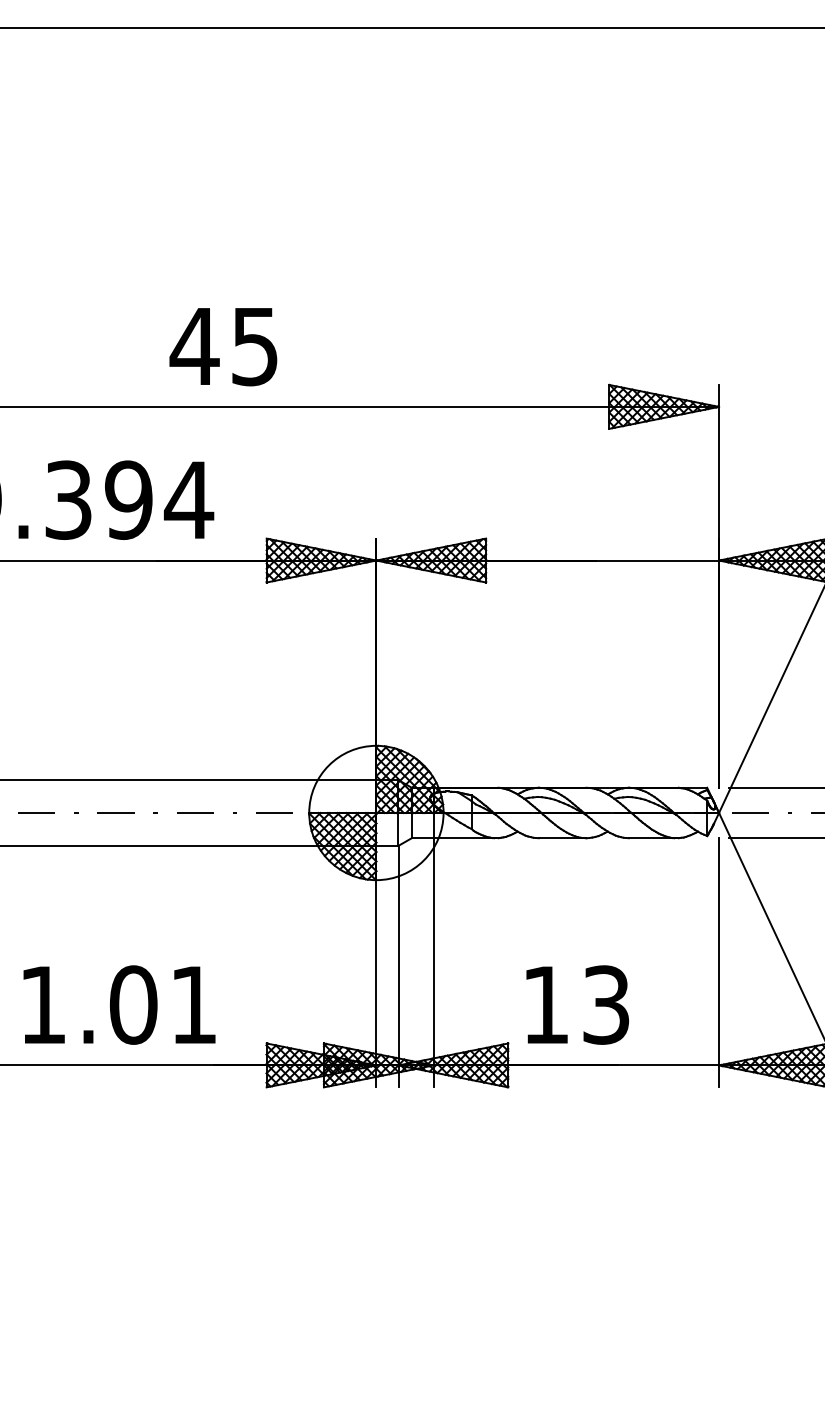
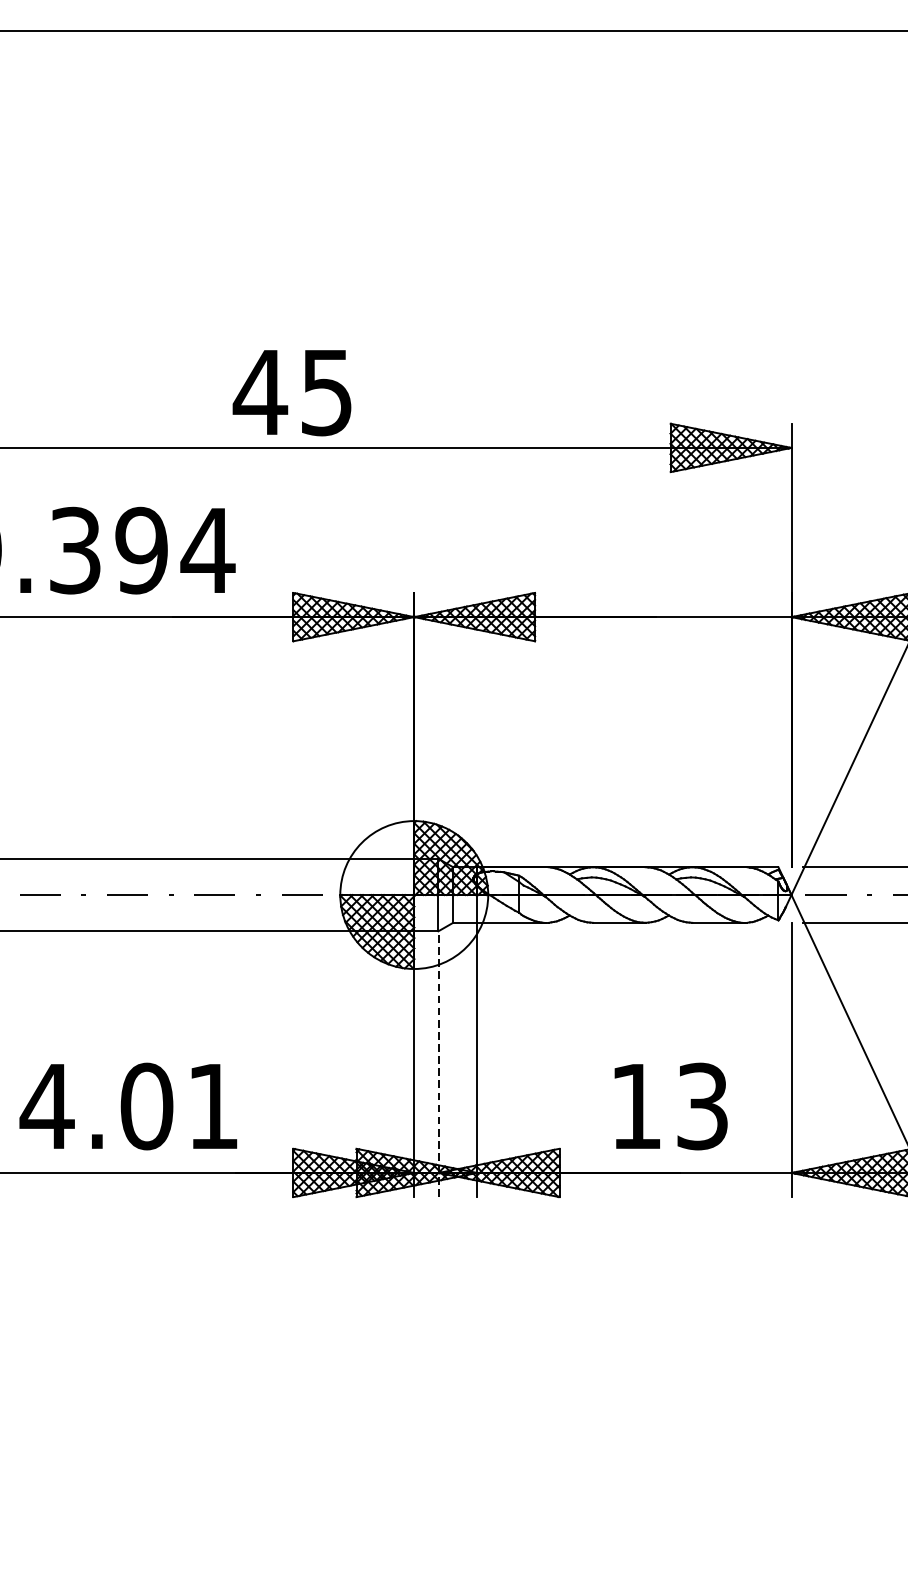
text: (223, 347) -> (292, 393), moved
line: (398, 966) -> (438, 1064), solid -> dashed
text: (42, 1004) -> (46, 1105), 1.01 -> 4.01
text: (577, 1004) -> (670, 1105), moved

